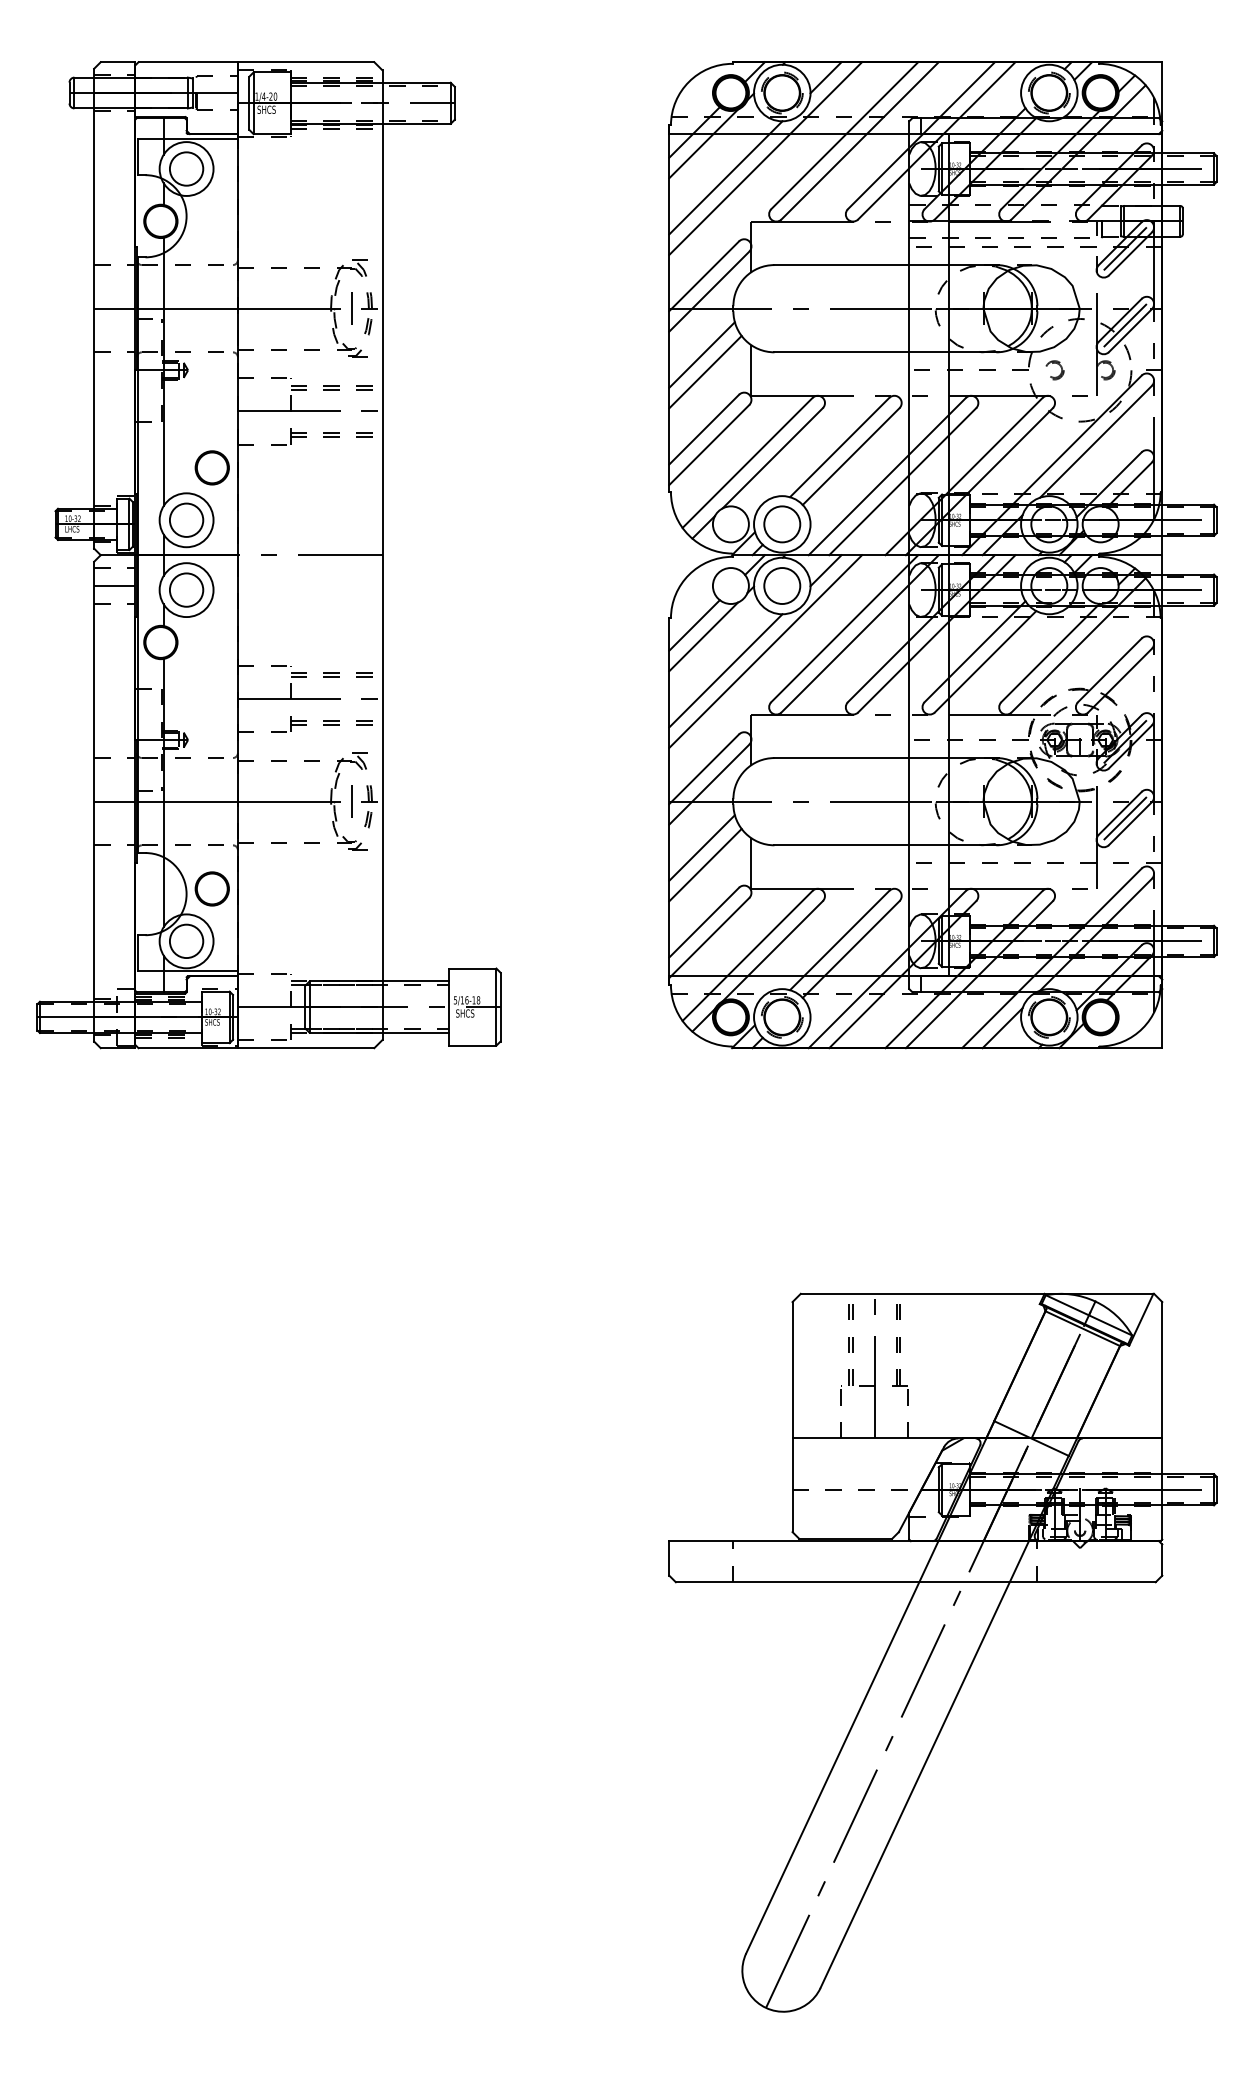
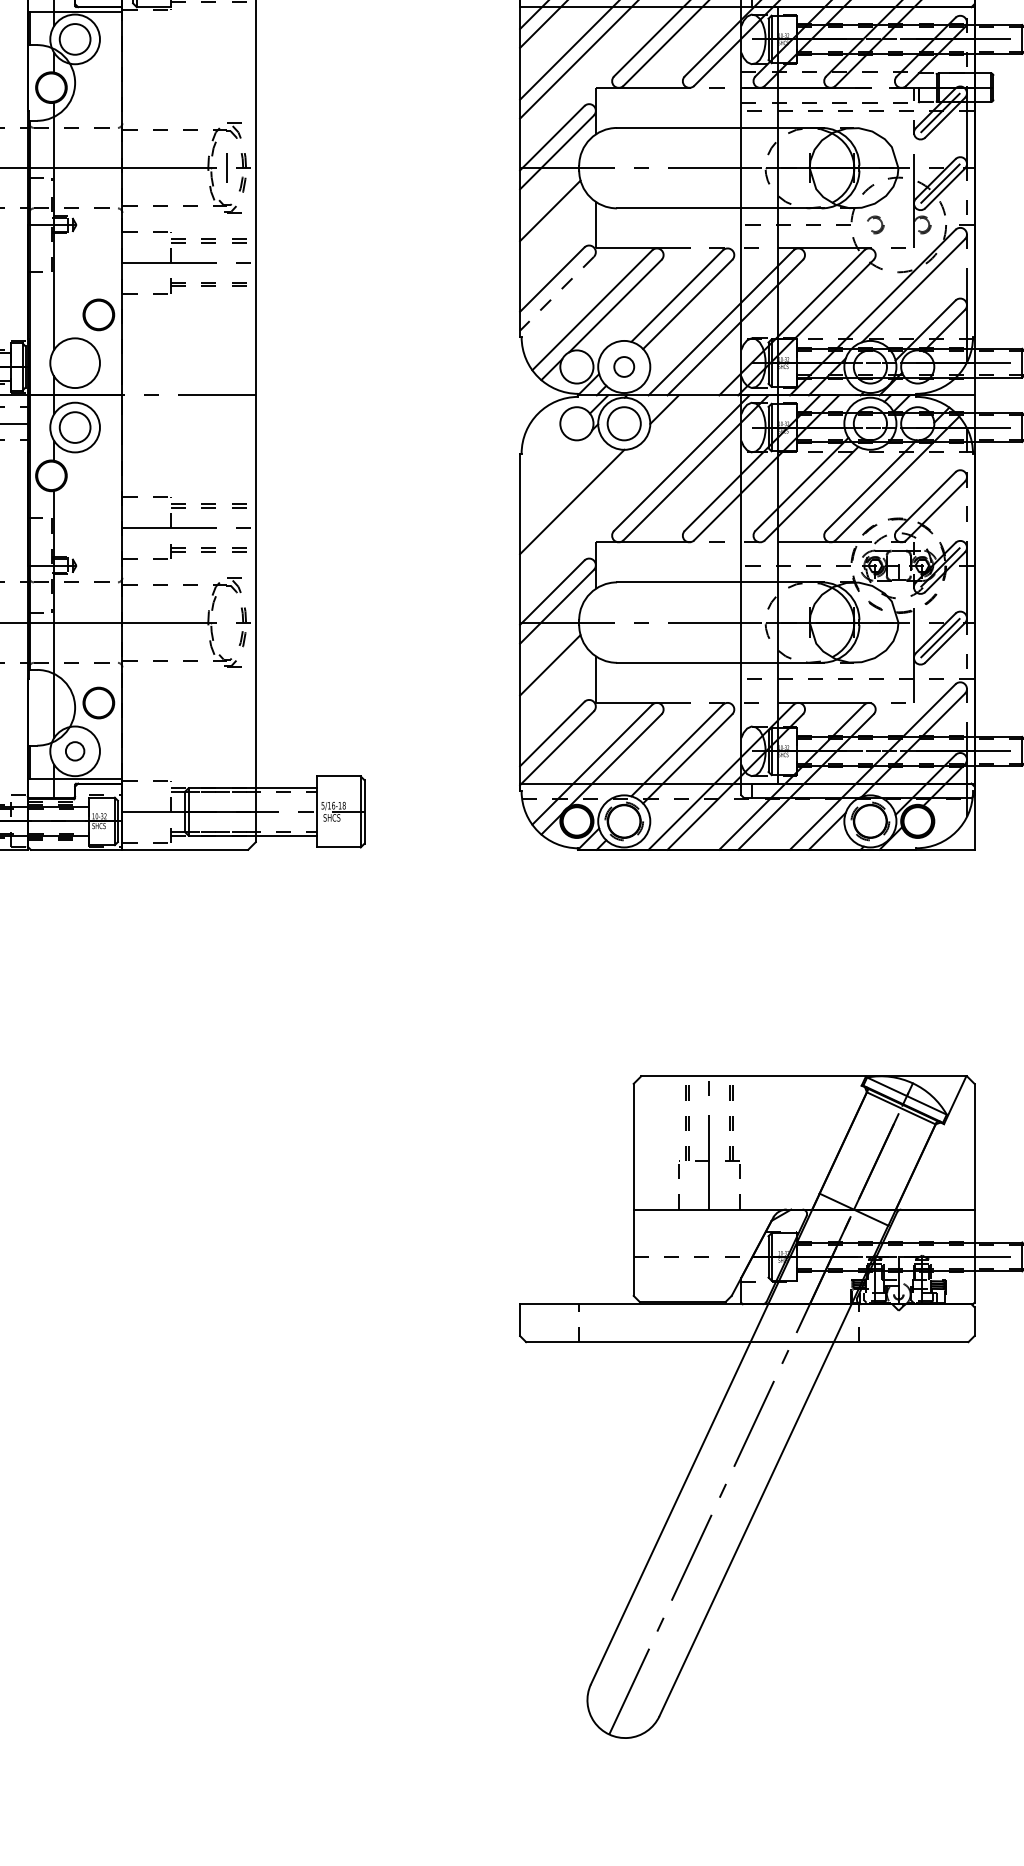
line: (705, 371) -> (553, 226), removed
line: (709, 445) -> (557, 294), solid -> dashed
circle: (186, 519) -> (75, 362), removed
circle: (782, 524) -> (624, 367), size x0.6
line: (694, 625) -> (543, 460), removed
line: (703, 636) -> (551, 470), removed
line: (765, 651) -> (608, 484), removed
line: (351, 801) -> (227, 622), removed
line: (705, 864) -> (553, 680), removed
circle: (186, 941) -> (75, 751), size x0.6

